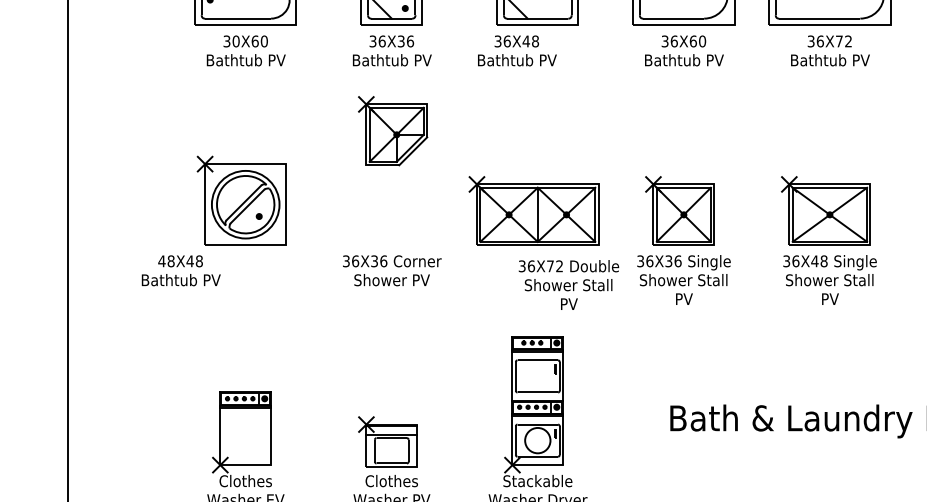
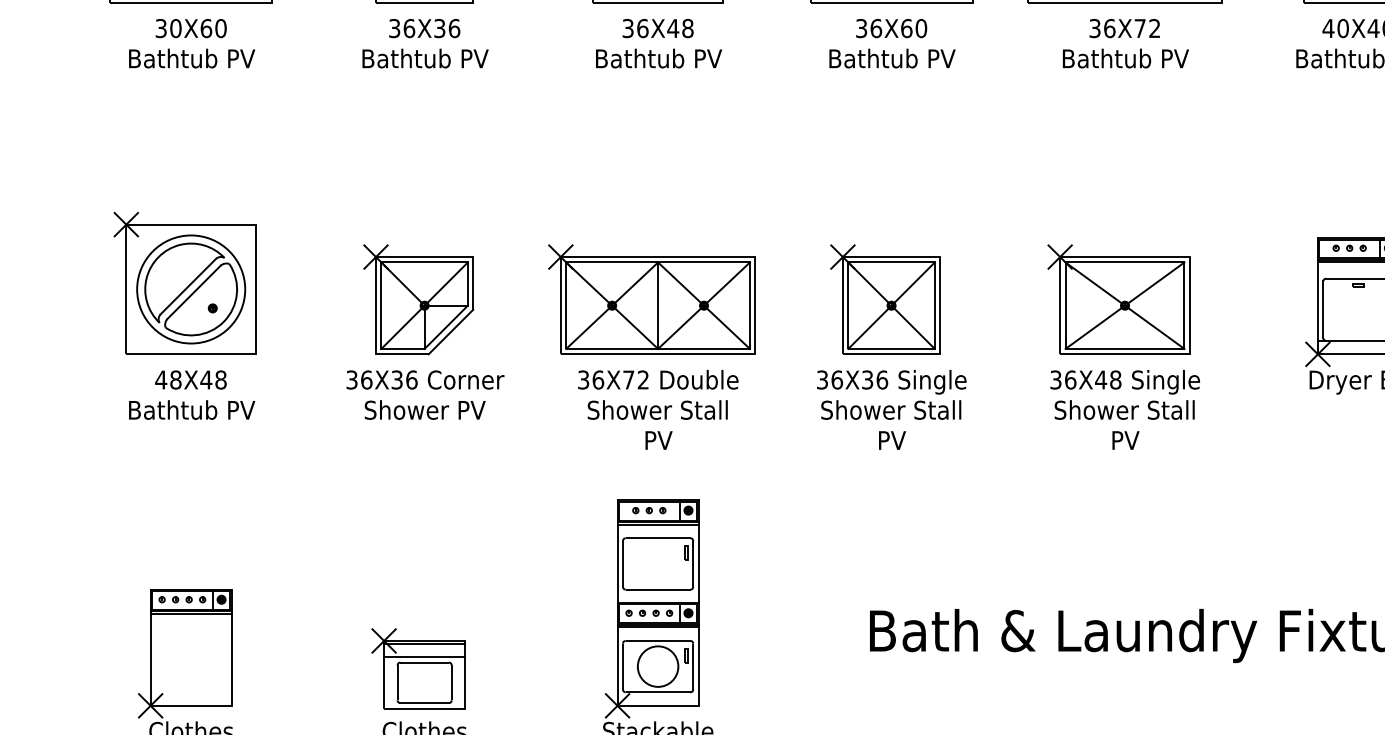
text: (517, 50) -> (659, 42), moved
part: (393, 131) -> (419, 300), moved
text: (180, 270) -> (190, 394), moved
text: (568, 284) -> (657, 409), moved

